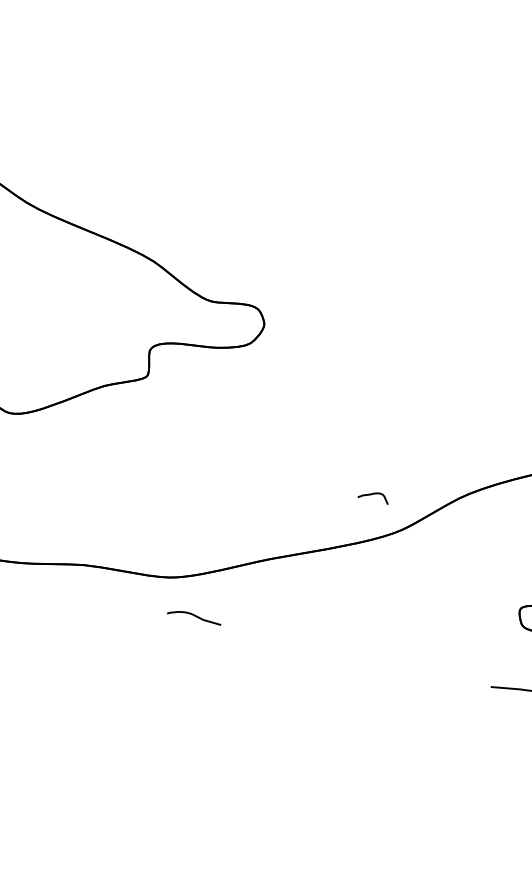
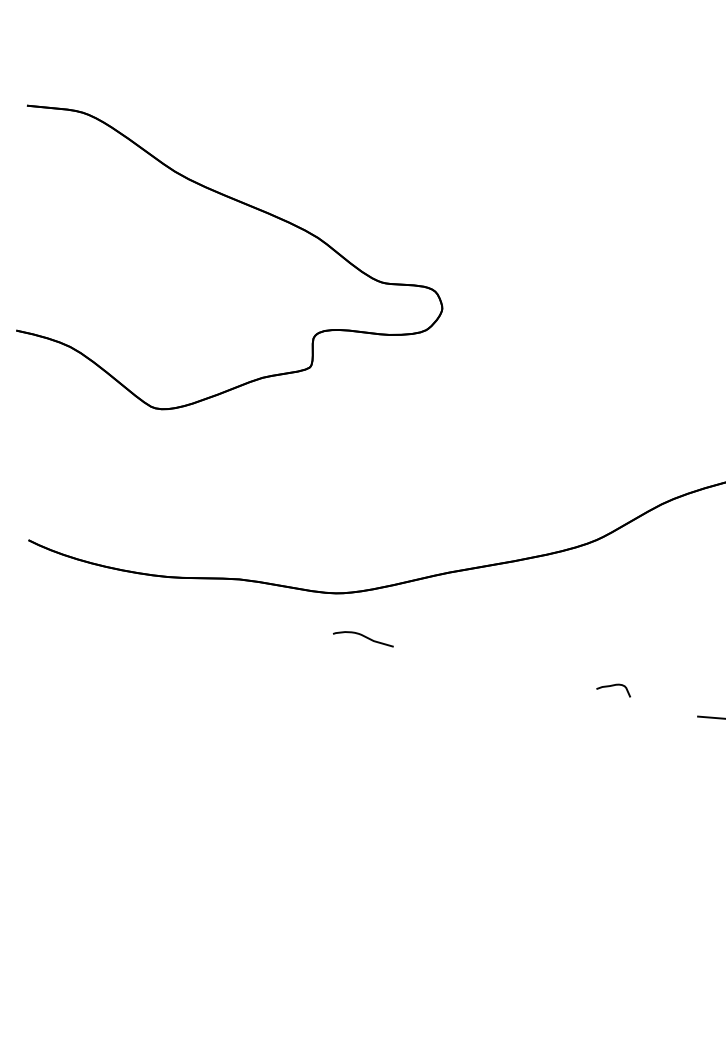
curve: (372, 494) -> (613, 686), moved

